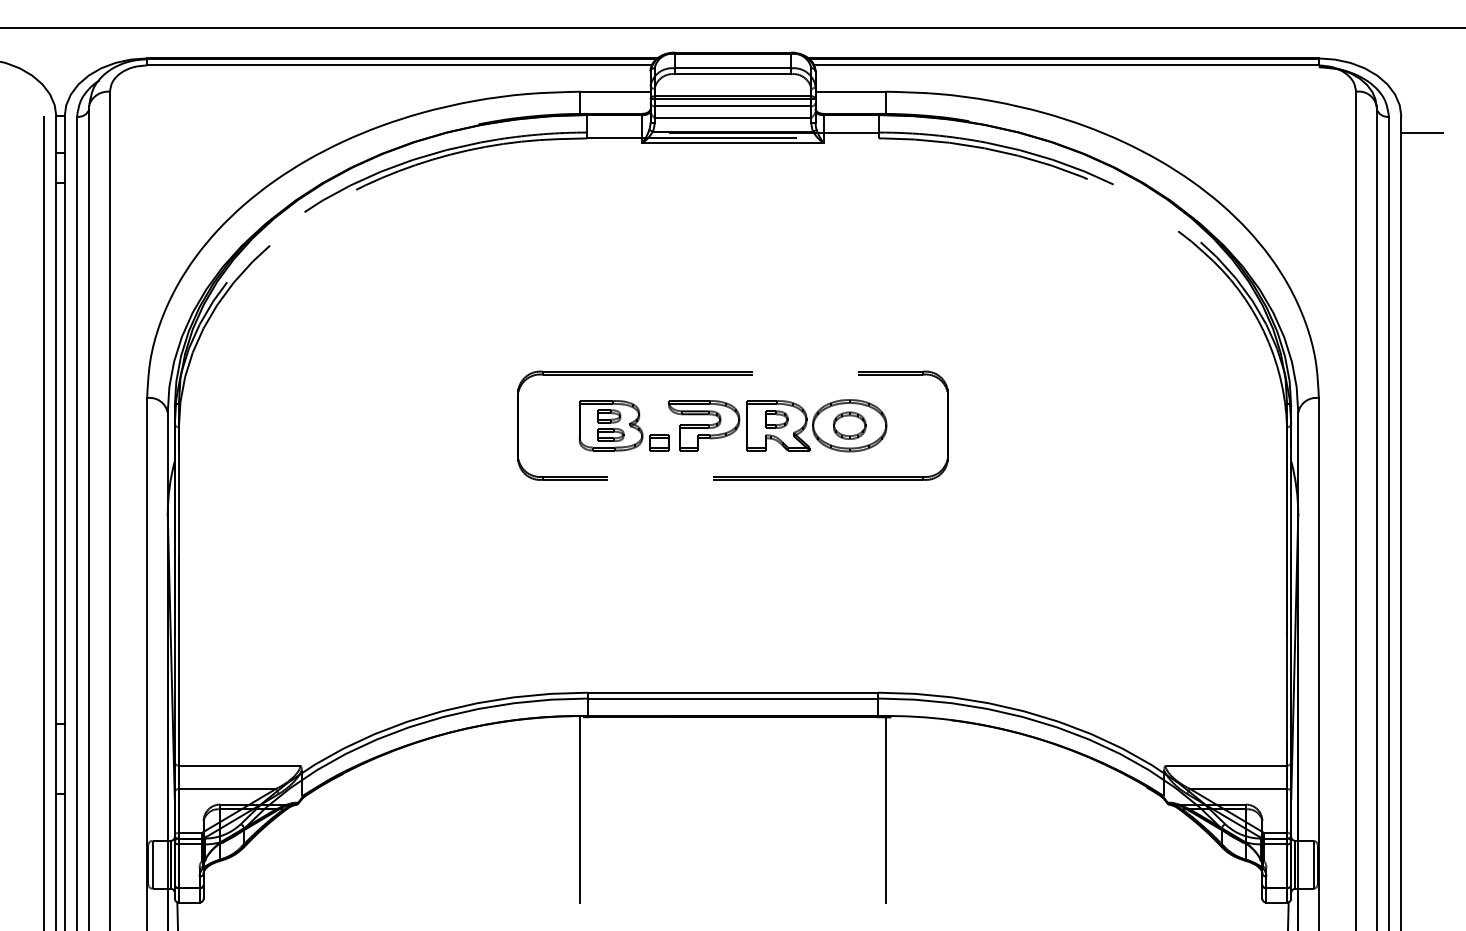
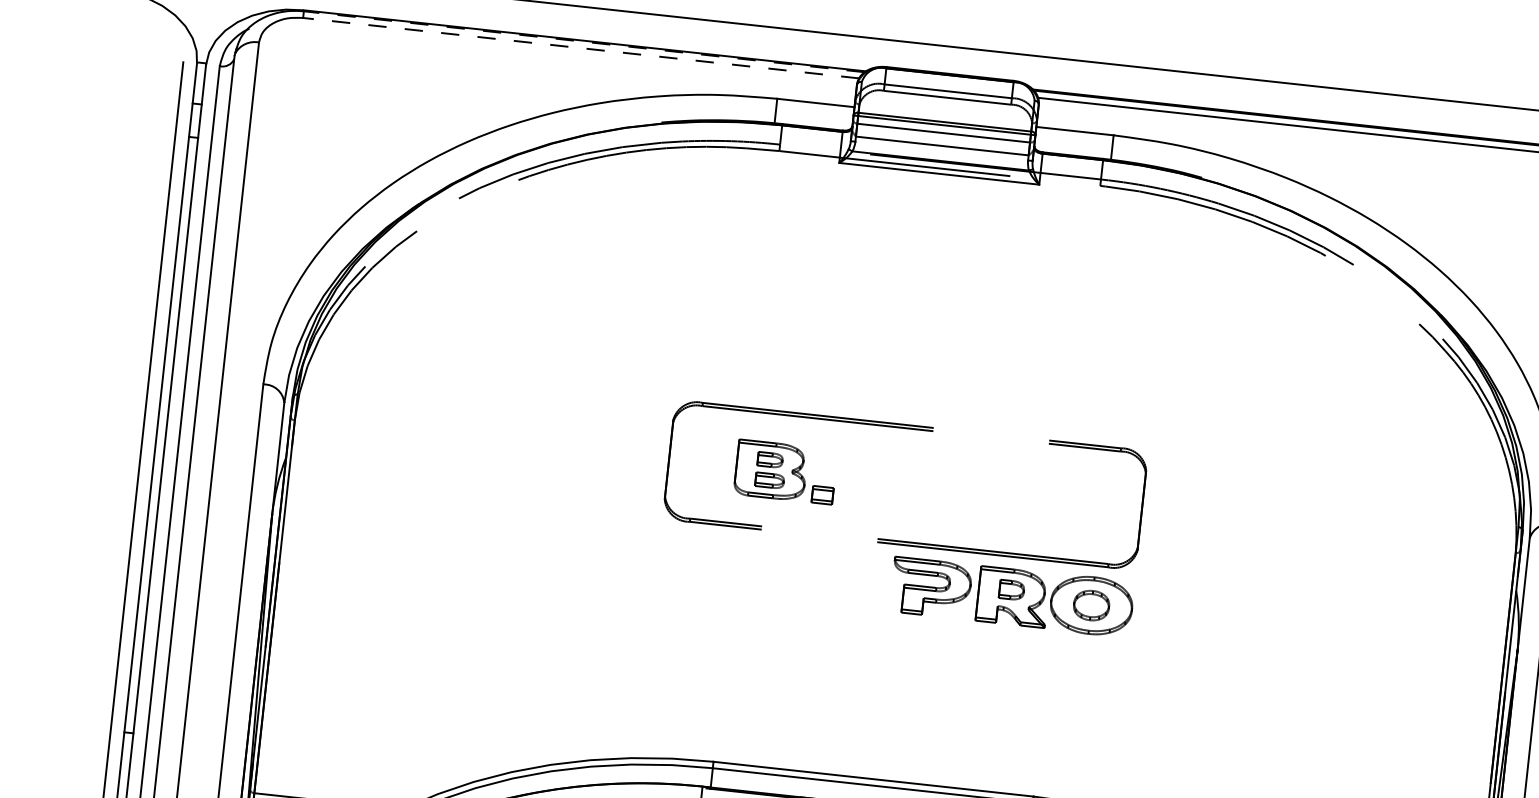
line: (401, 59) -> (584, 41), solid -> dashed
line: (399, 65) -> (581, 48), solid -> dashed
part: (777, 425) -> (1012, 596), moved

